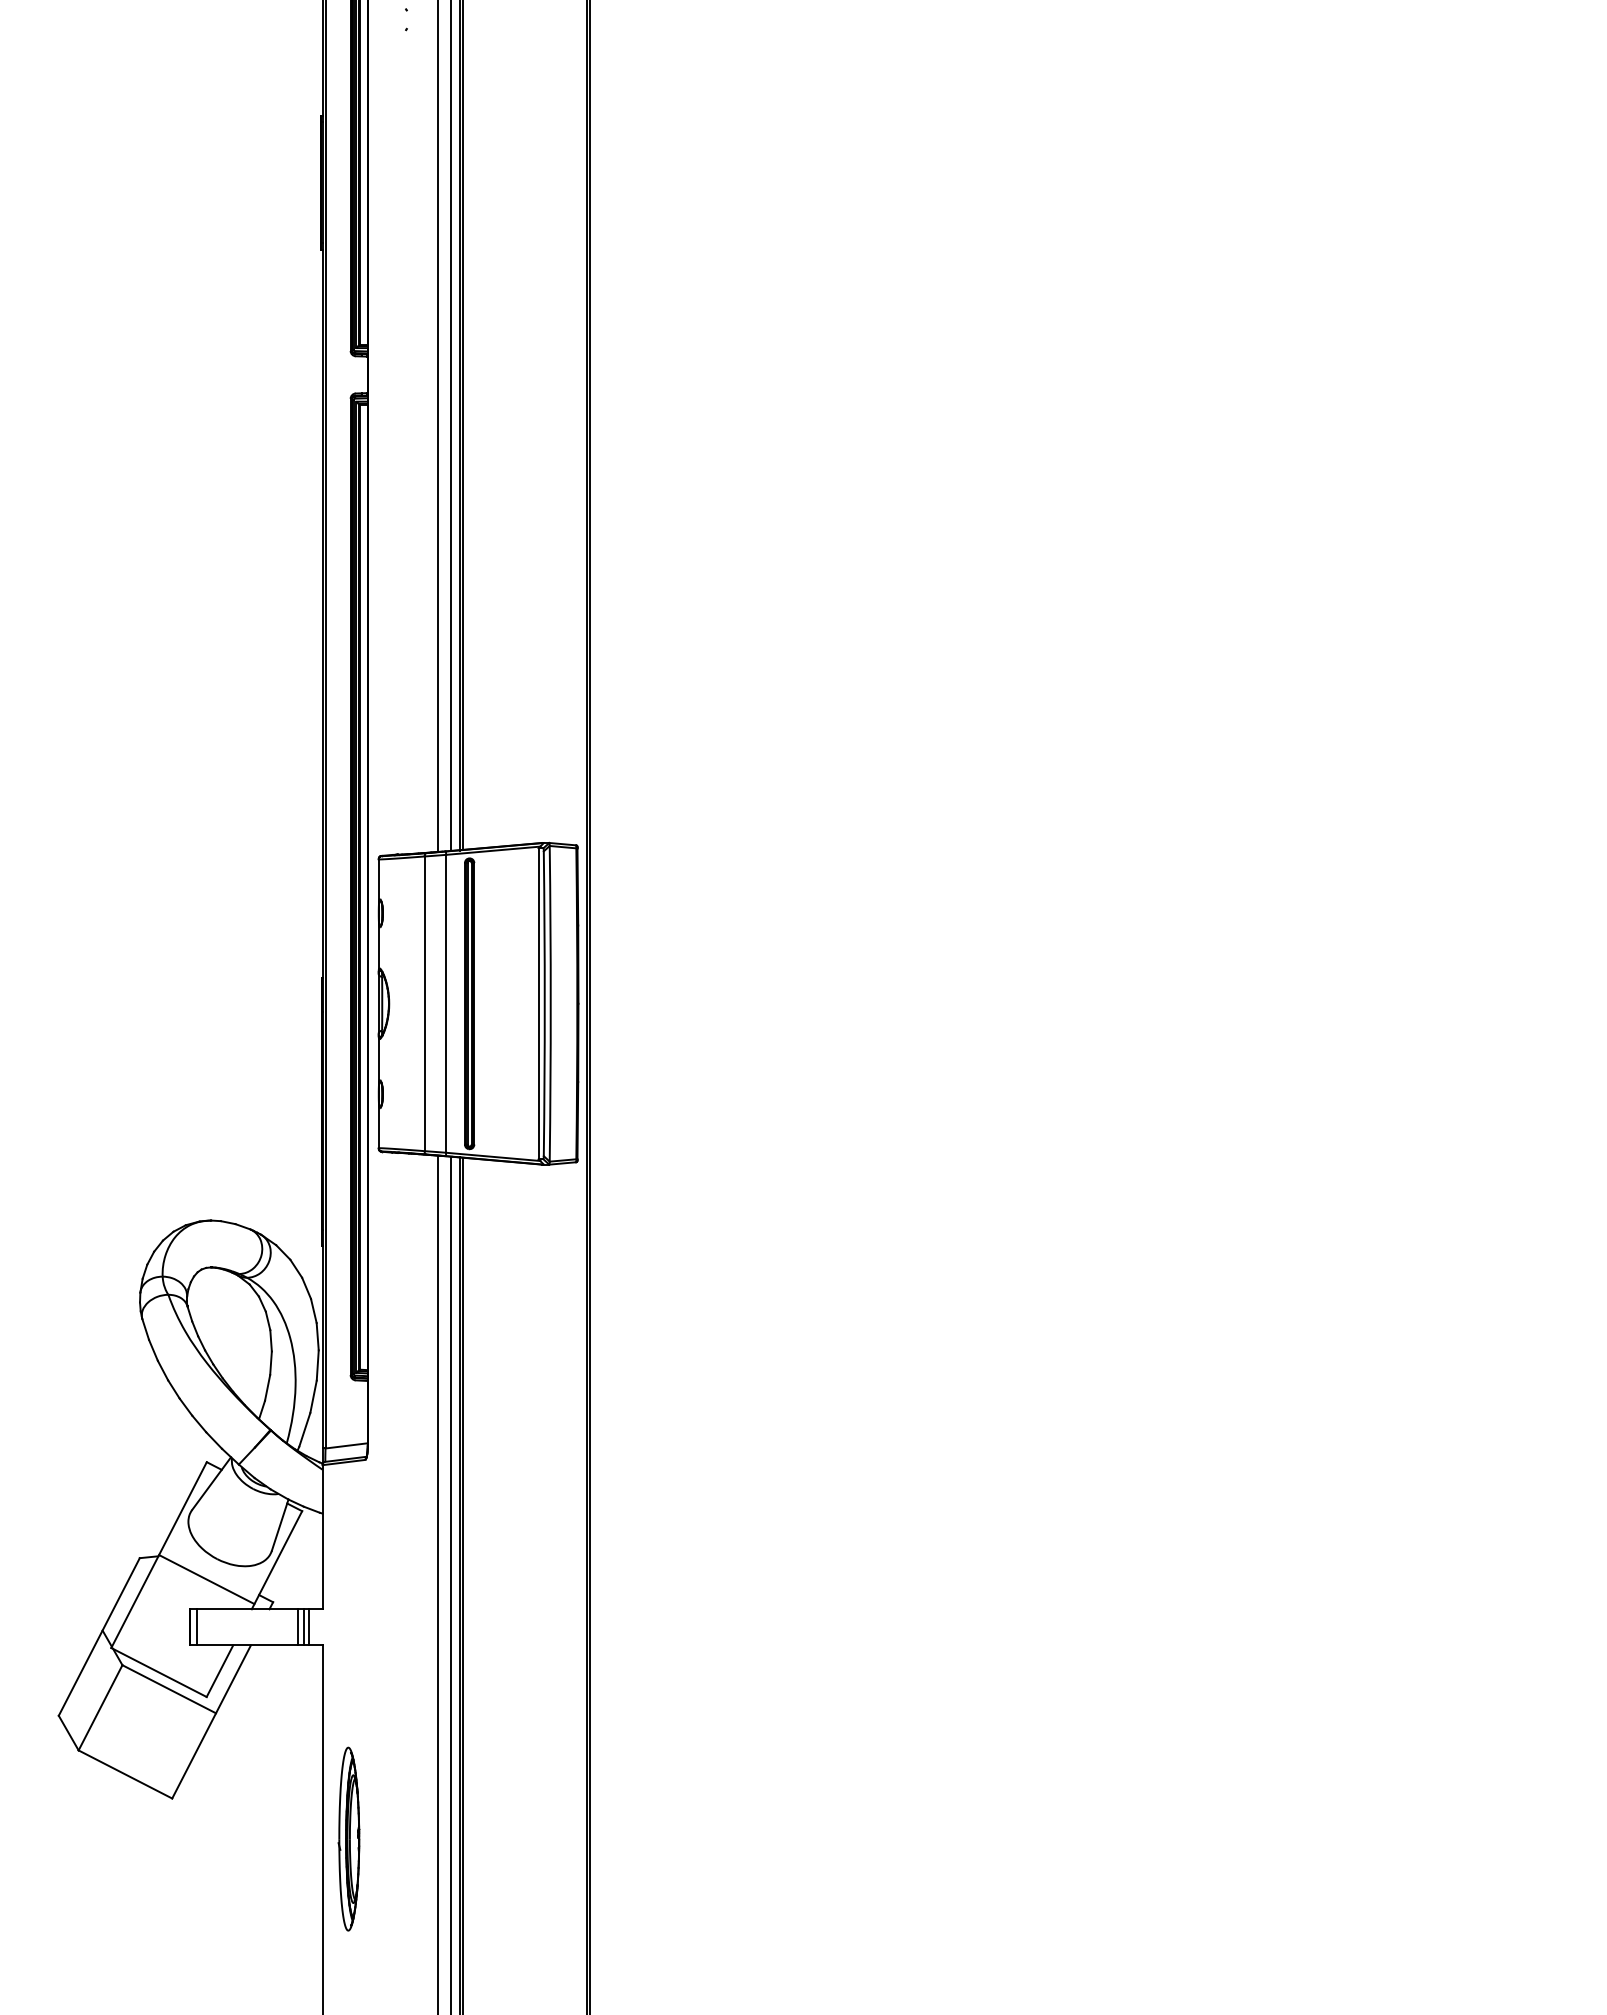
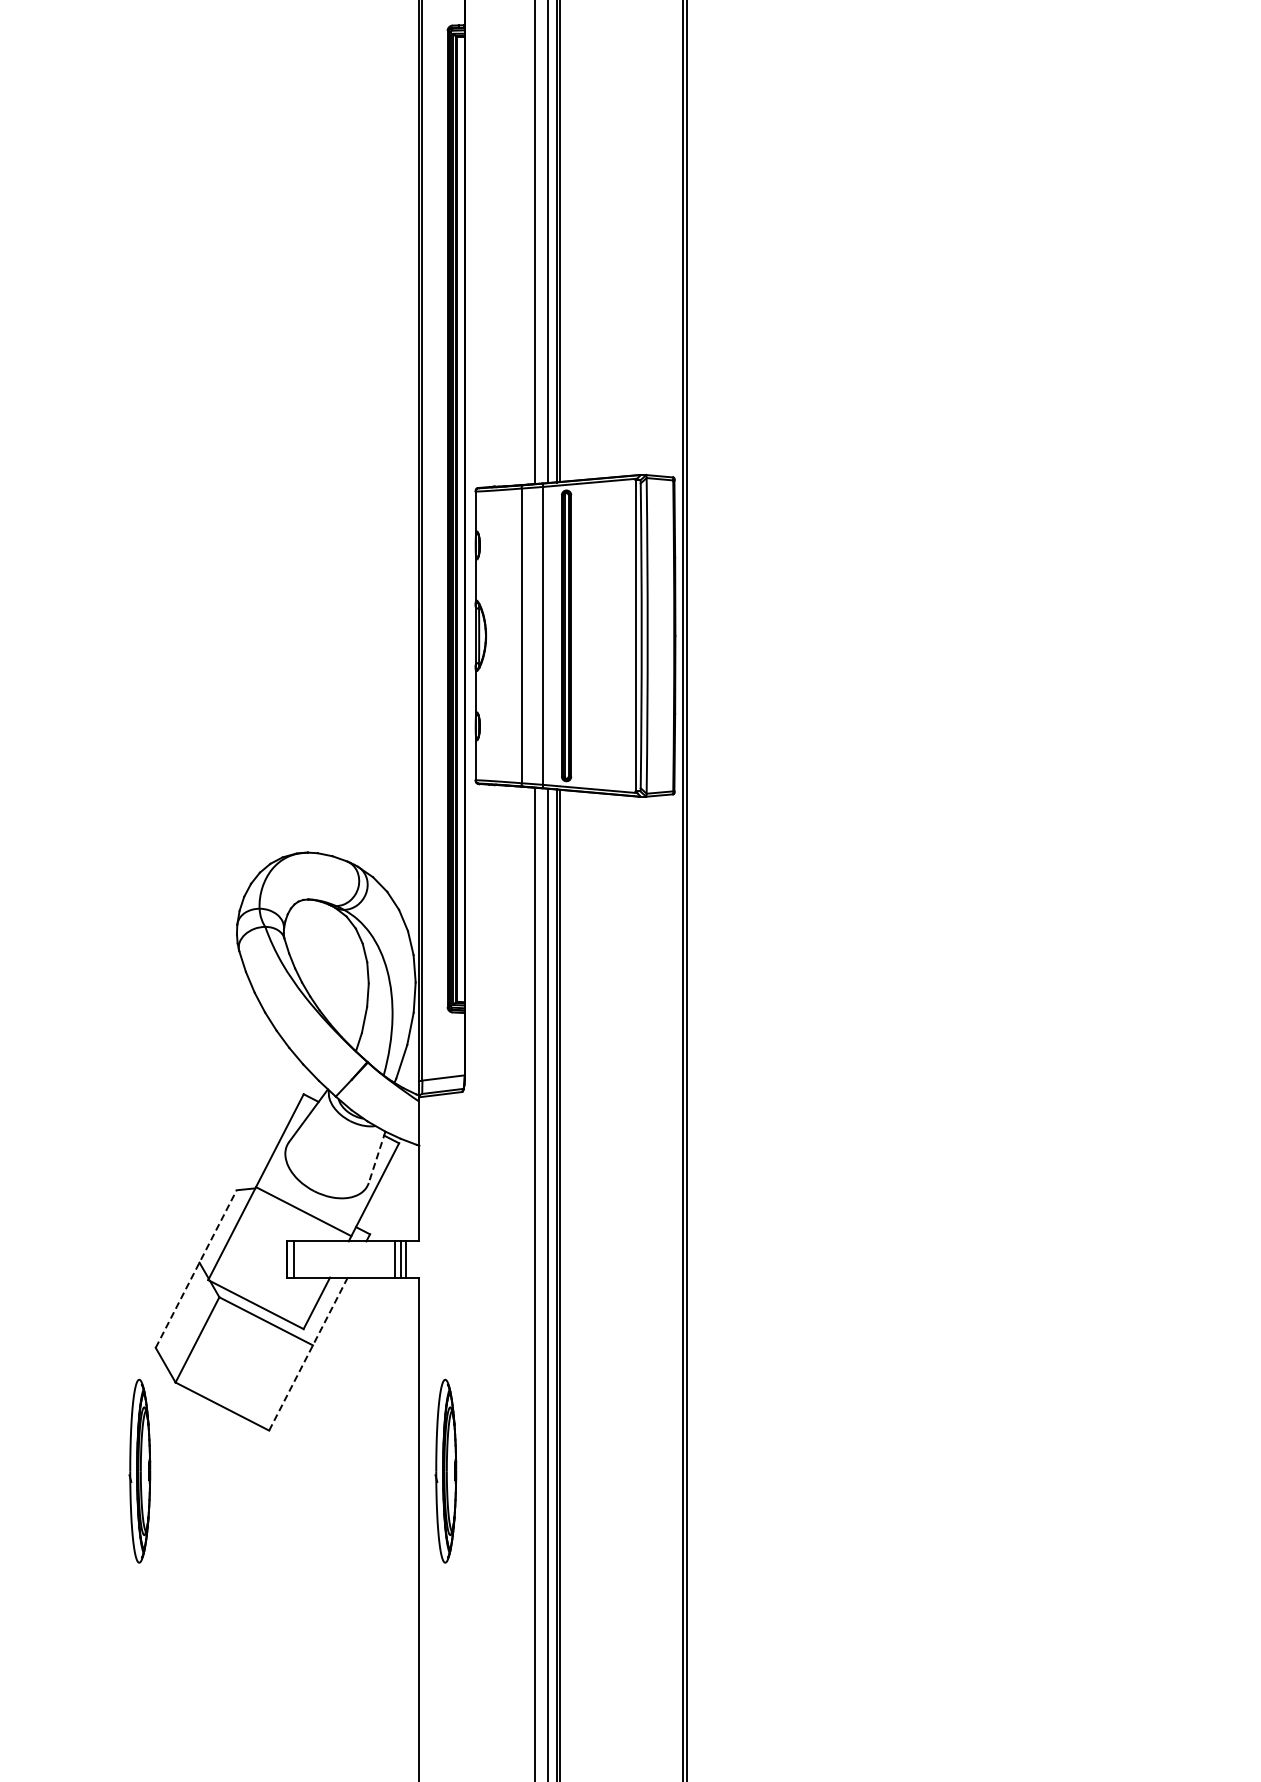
line: (280, 1525) -> (377, 1157), solid -> dashed
line: (99, 1636) -> (196, 1268), solid -> dashed
line: (211, 1721) -> (308, 1353), solid -> dashed
part: (42, 1838) -> (139, 1470), added

